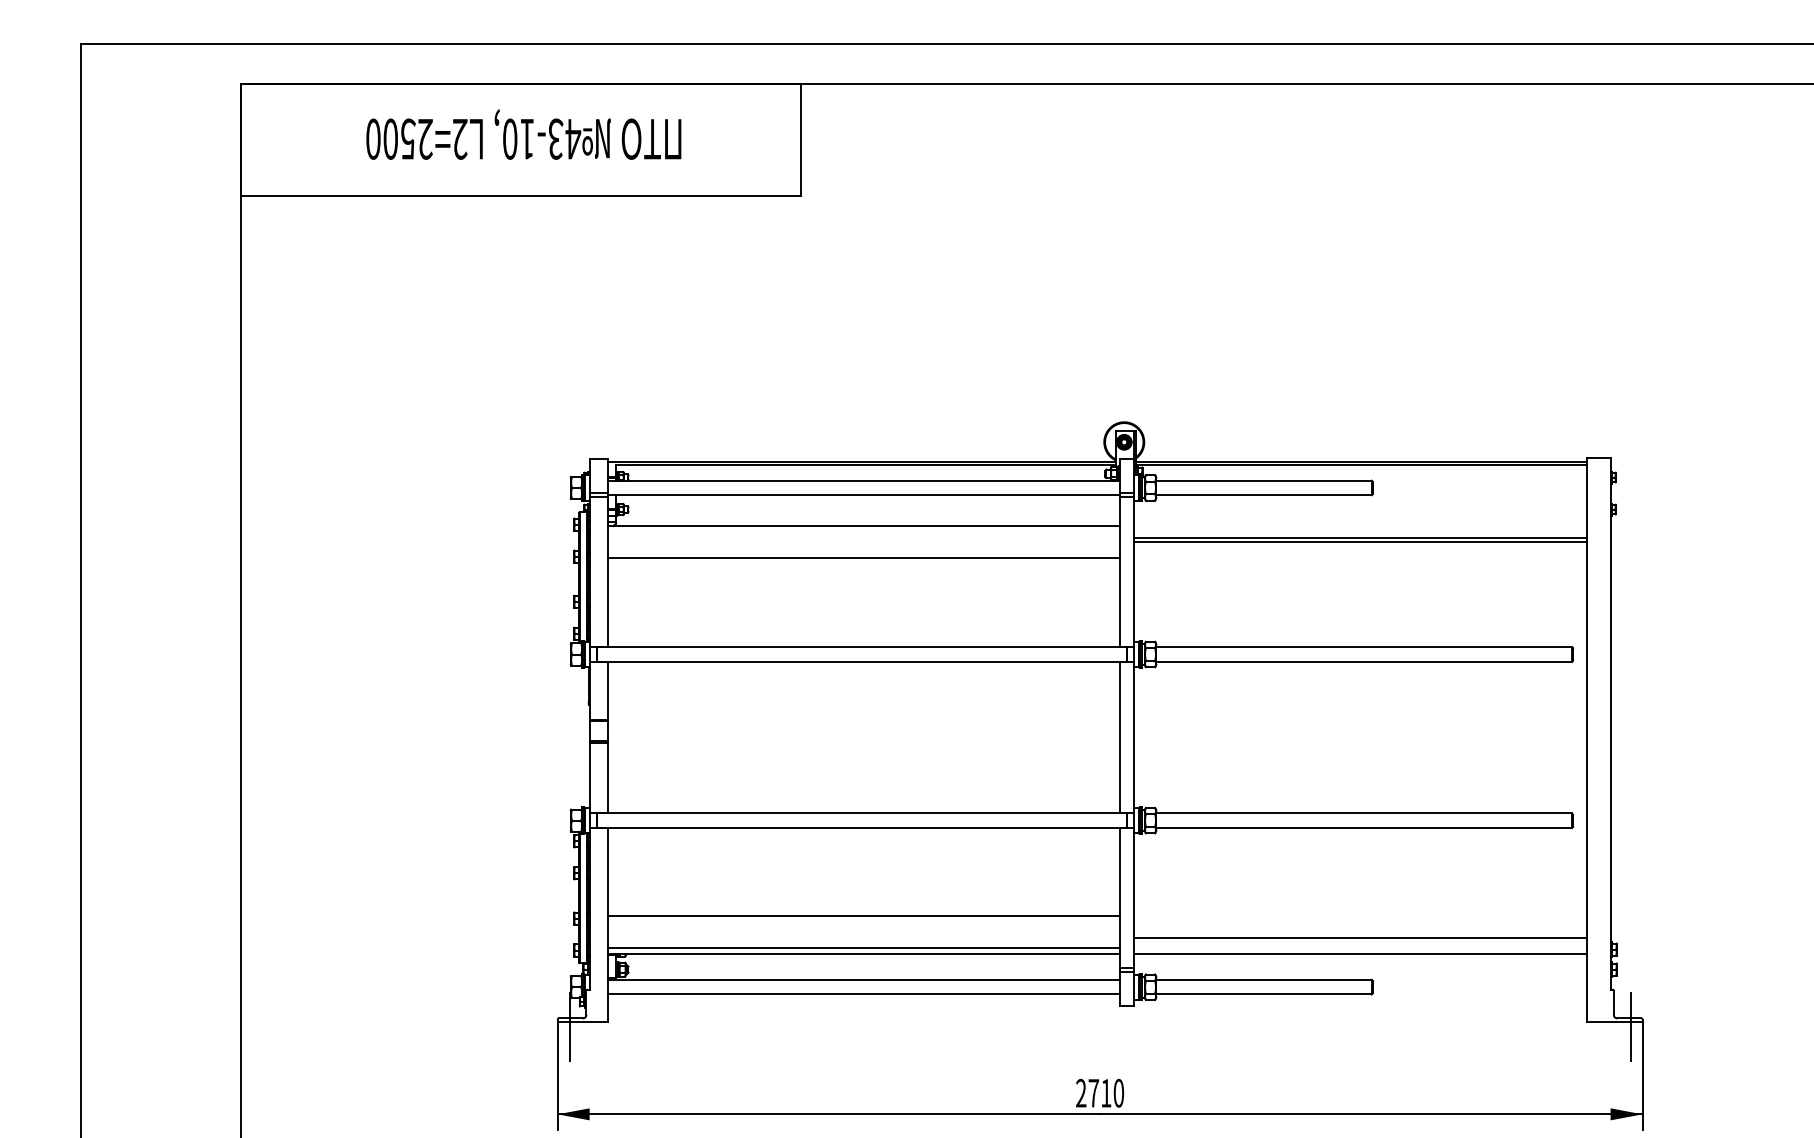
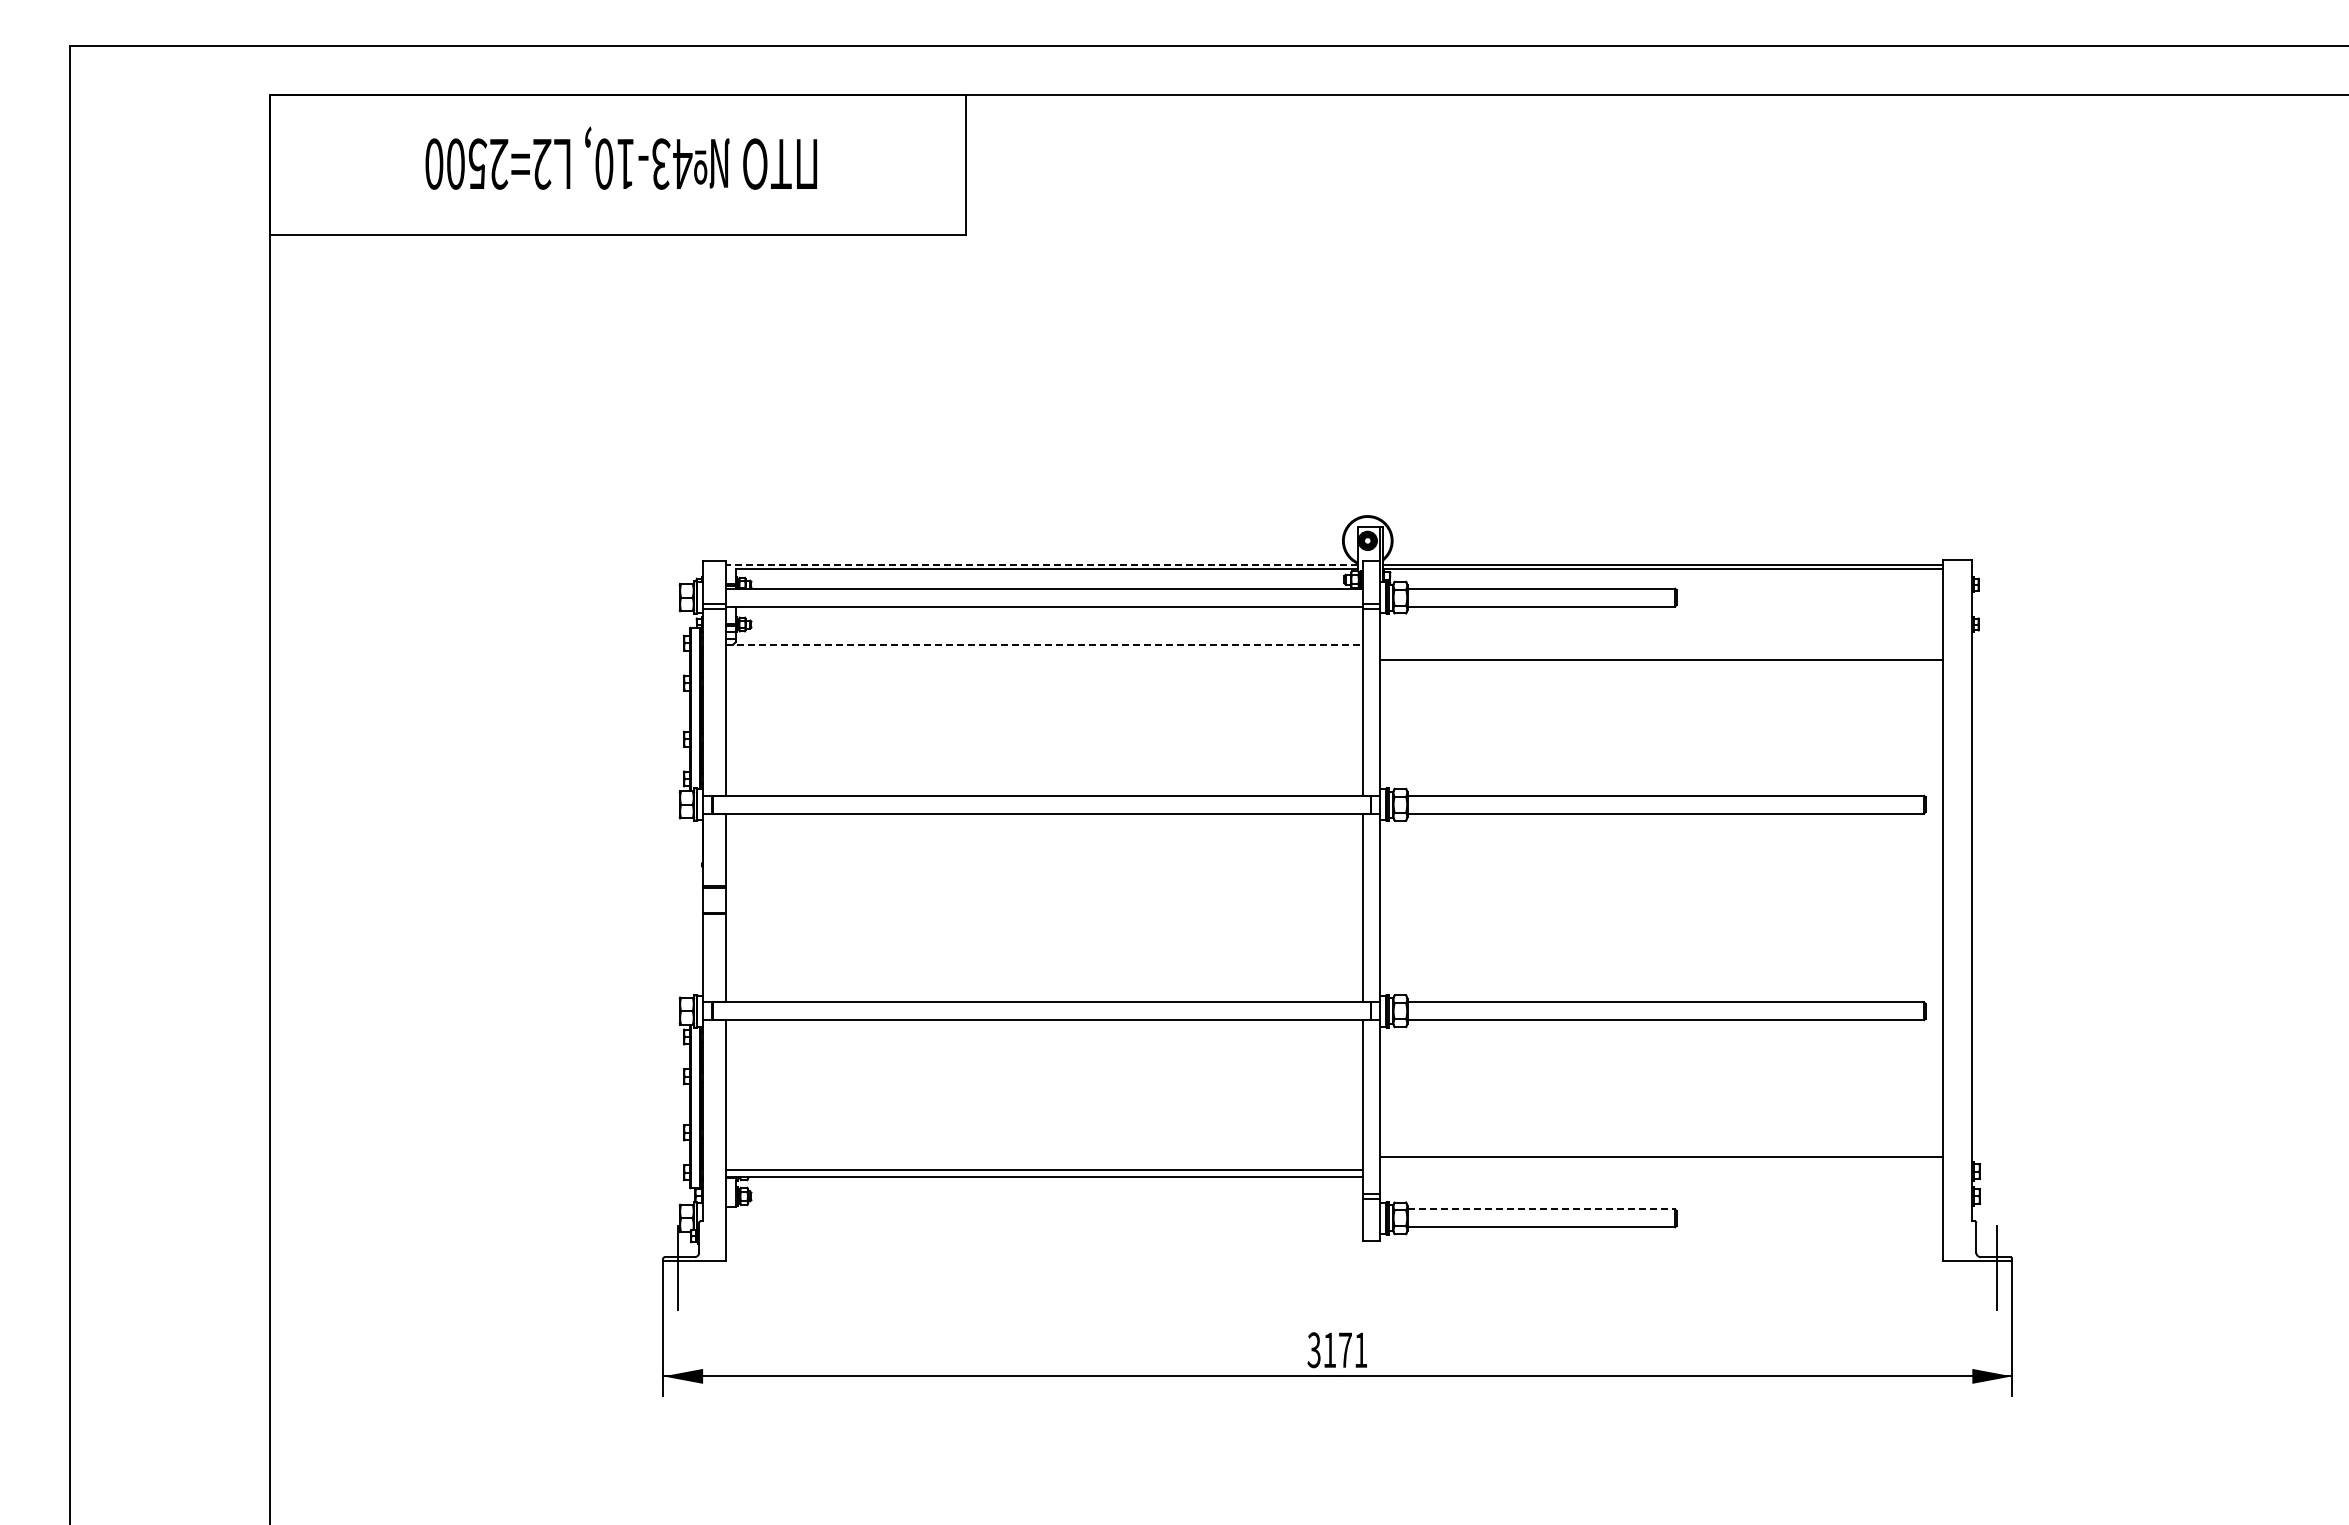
line: (861, 461) -> (1041, 564), solid -> dashed
line: (864, 525) -> (1044, 644), solid -> dashed
line: (1360, 541) -> (1661, 664), removed
line: (863, 557) -> (1043, 684), removed
line: (863, 916) -> (1043, 1130), removed
line: (1360, 954) -> (1661, 1177), removed
line: (863, 980) -> (1043, 1209), removed
line: (1264, 980) -> (1541, 1209), solid -> dashed
line: (863, 994) -> (1043, 1227), removed
text: (1099, 1093) -> (1337, 1350), 2710 -> 3171

